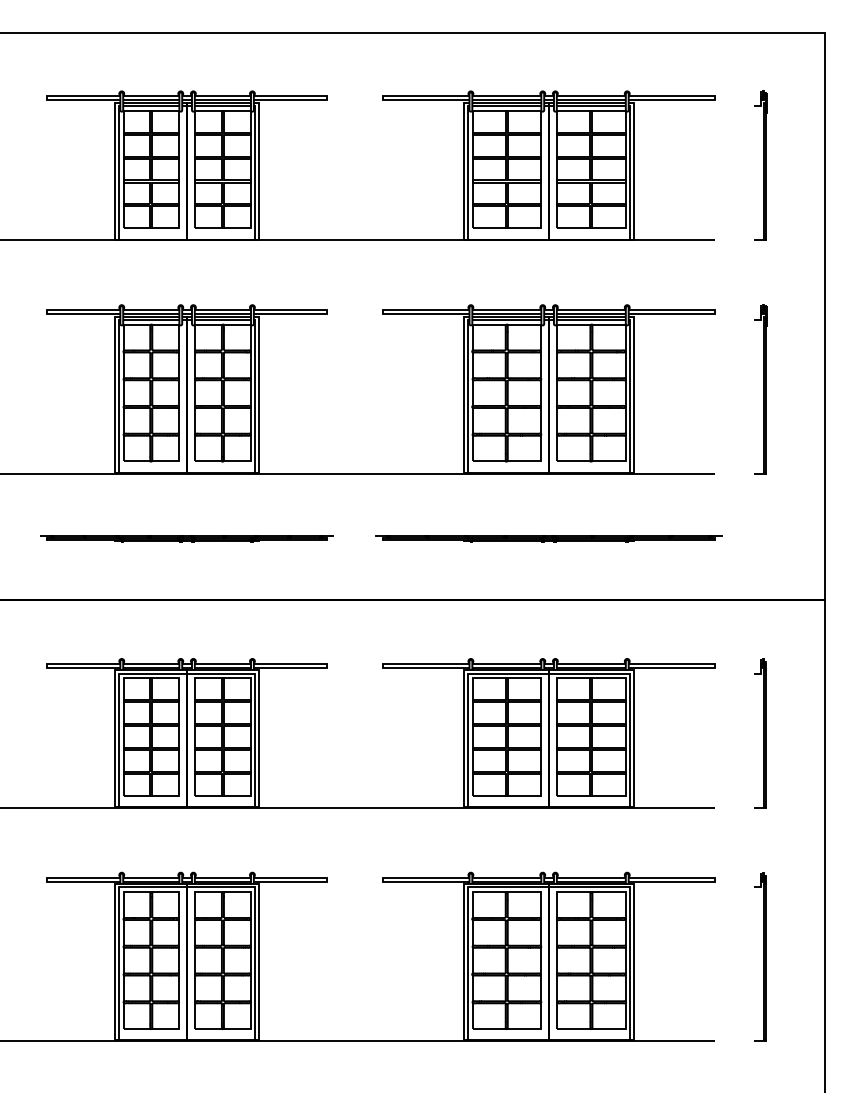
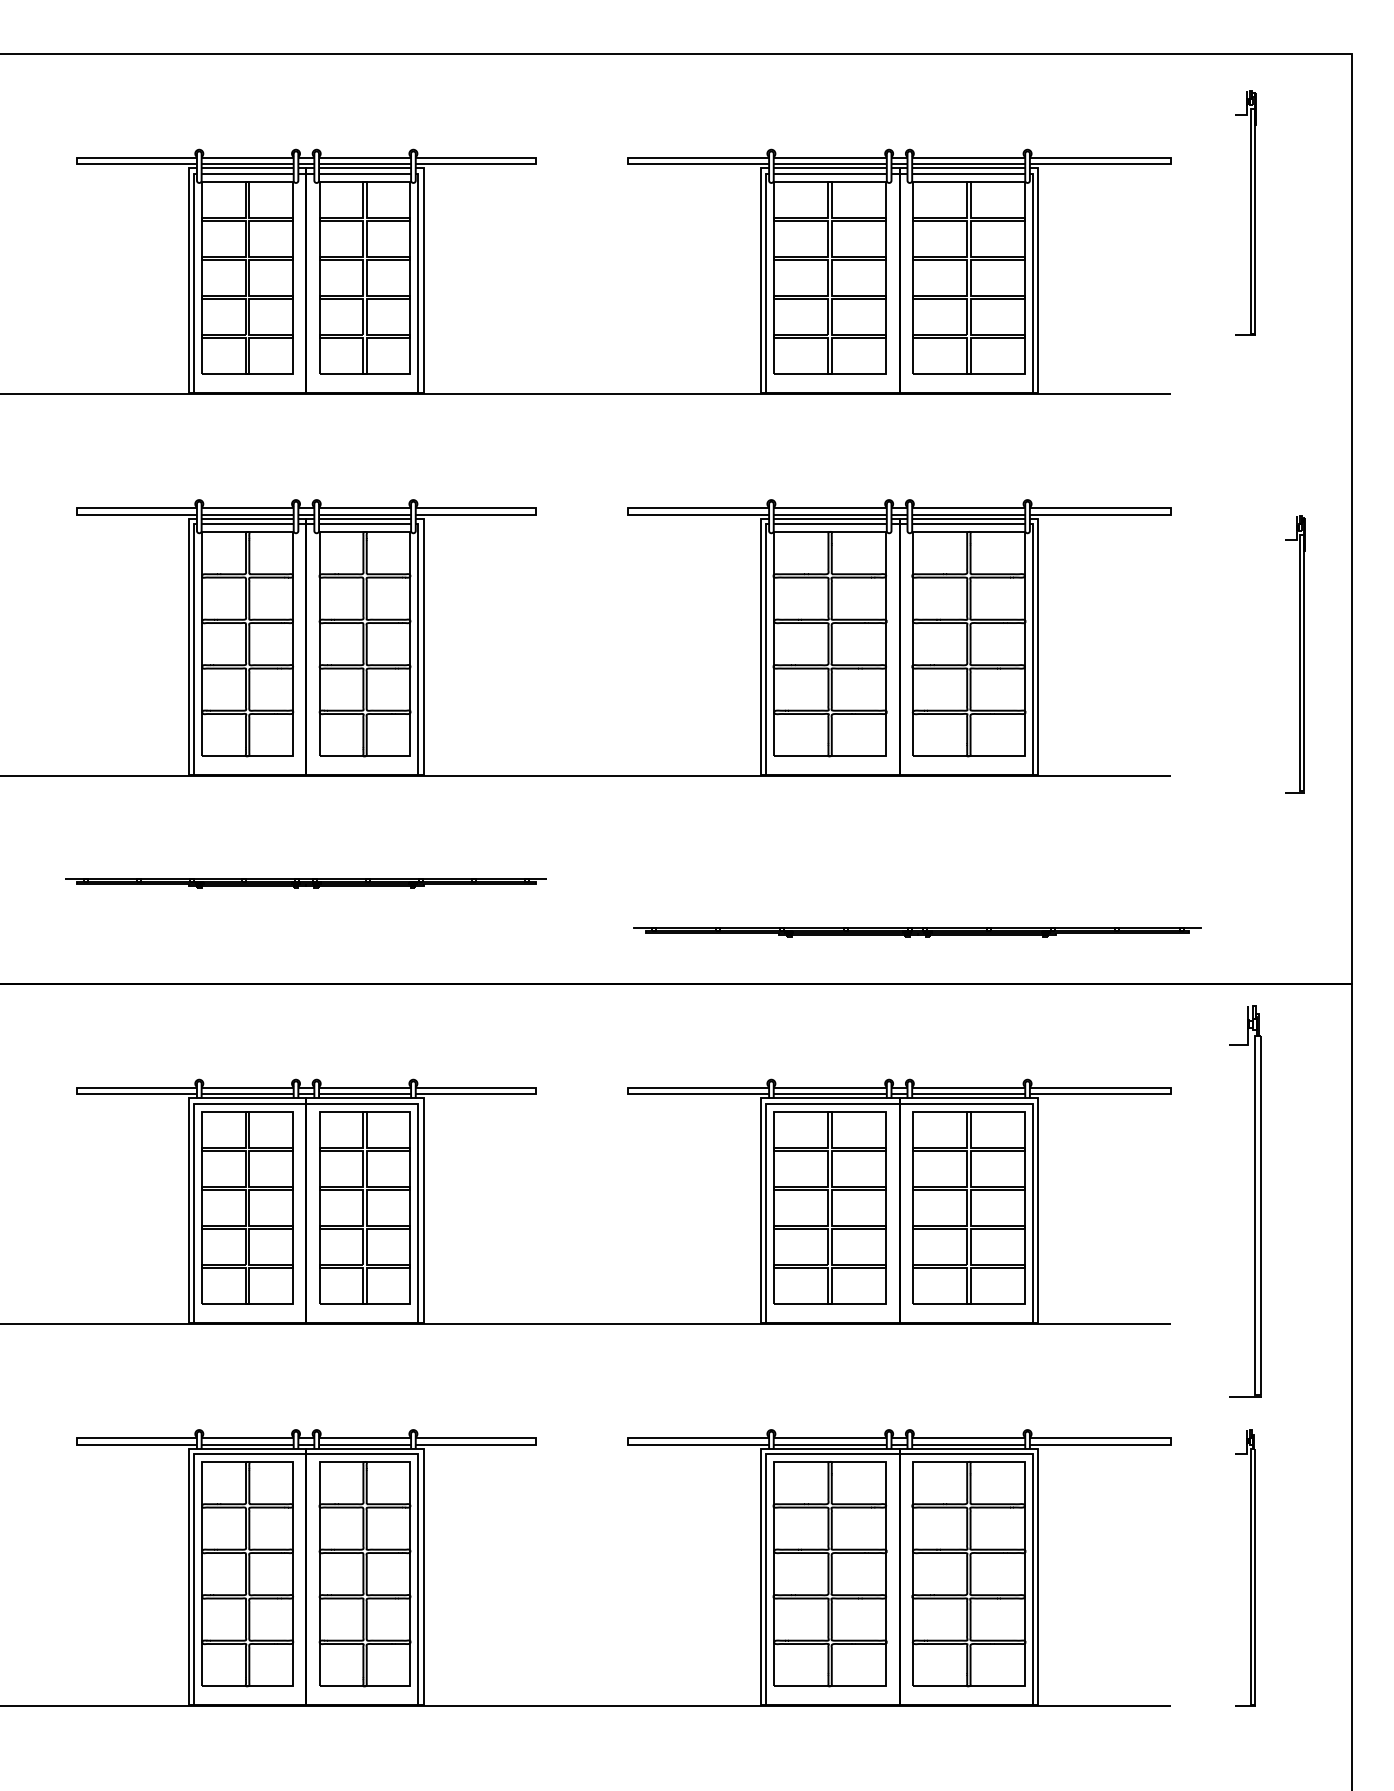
part: (760, 165) -> (1245, 212), moved
part: (760, 389) -> (1295, 654), moved
part: (548, 538) -> (916, 931), moved
part: (760, 733) -> (1245, 1201), size x1.6

